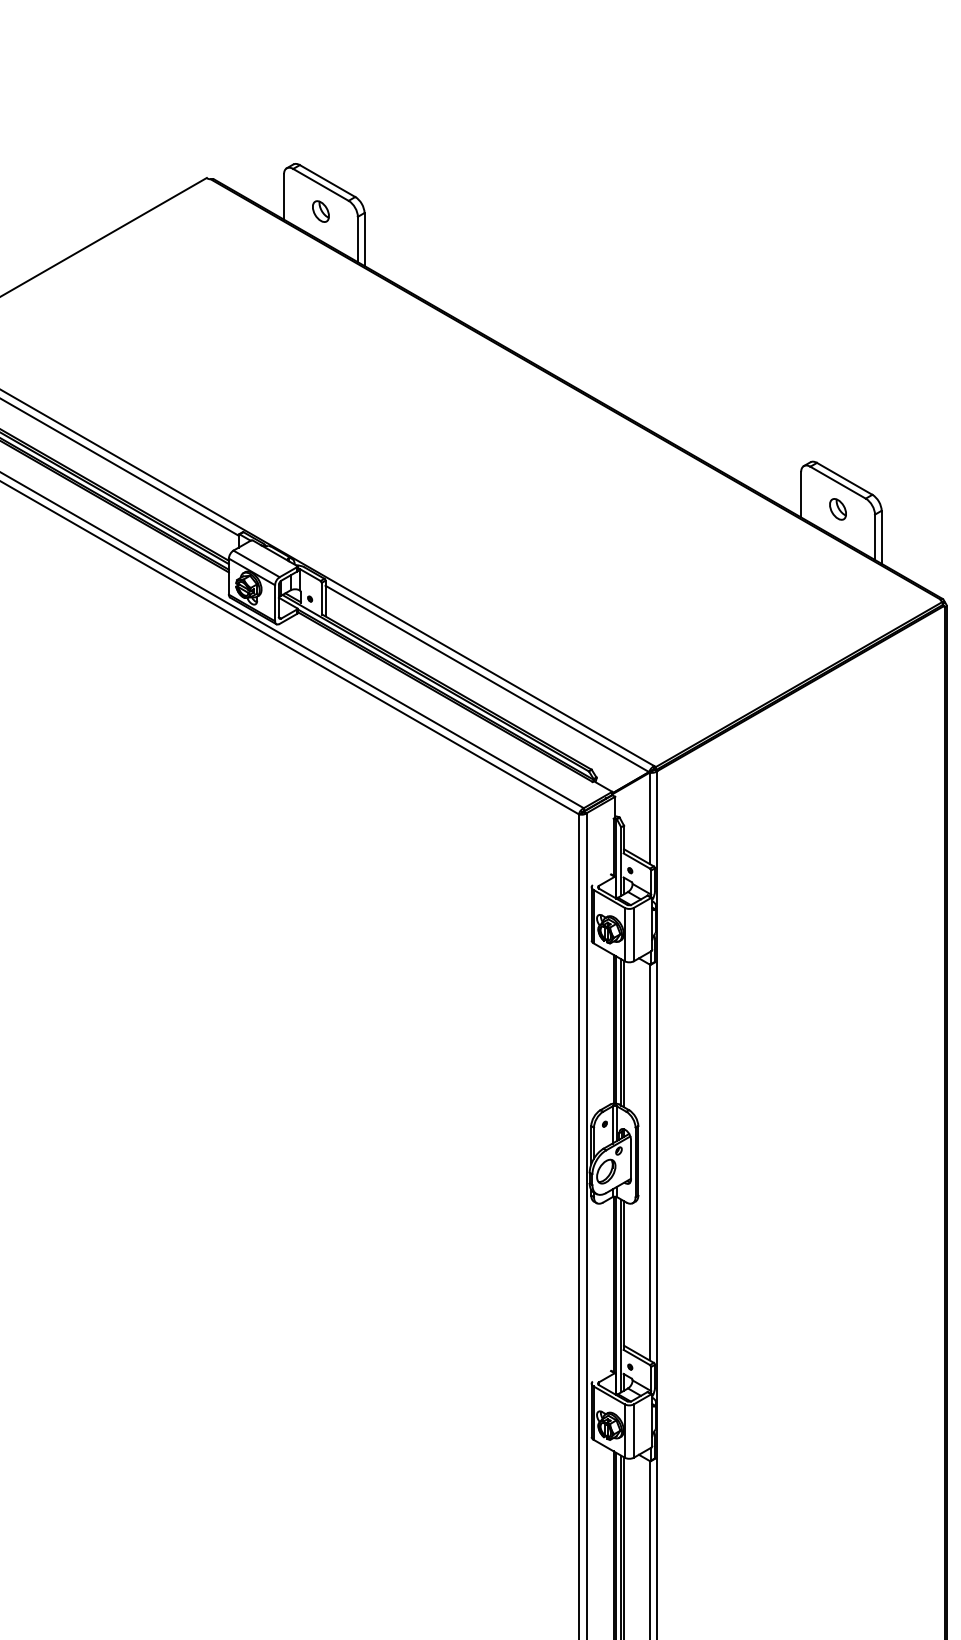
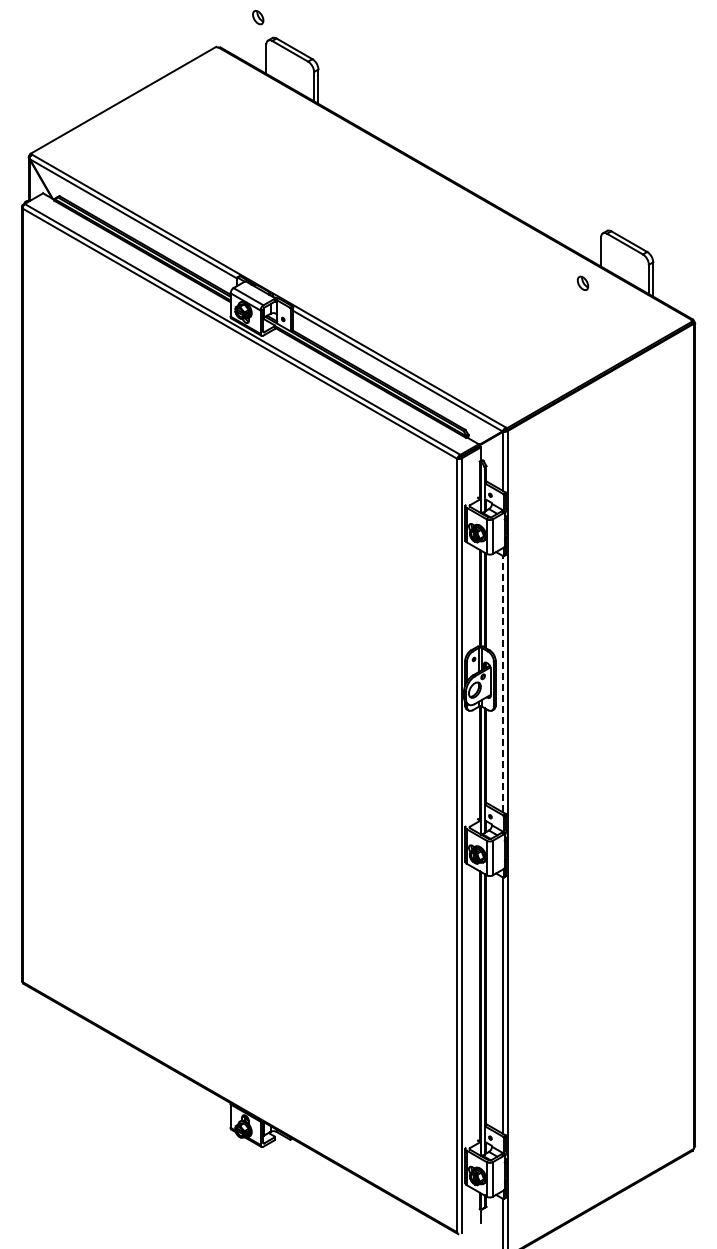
part: (321, 211) -> (258, 17), moved
part: (838, 507) -> (583, 282), moved
line: (648, 1161) -> (502, 683), solid -> dashed

